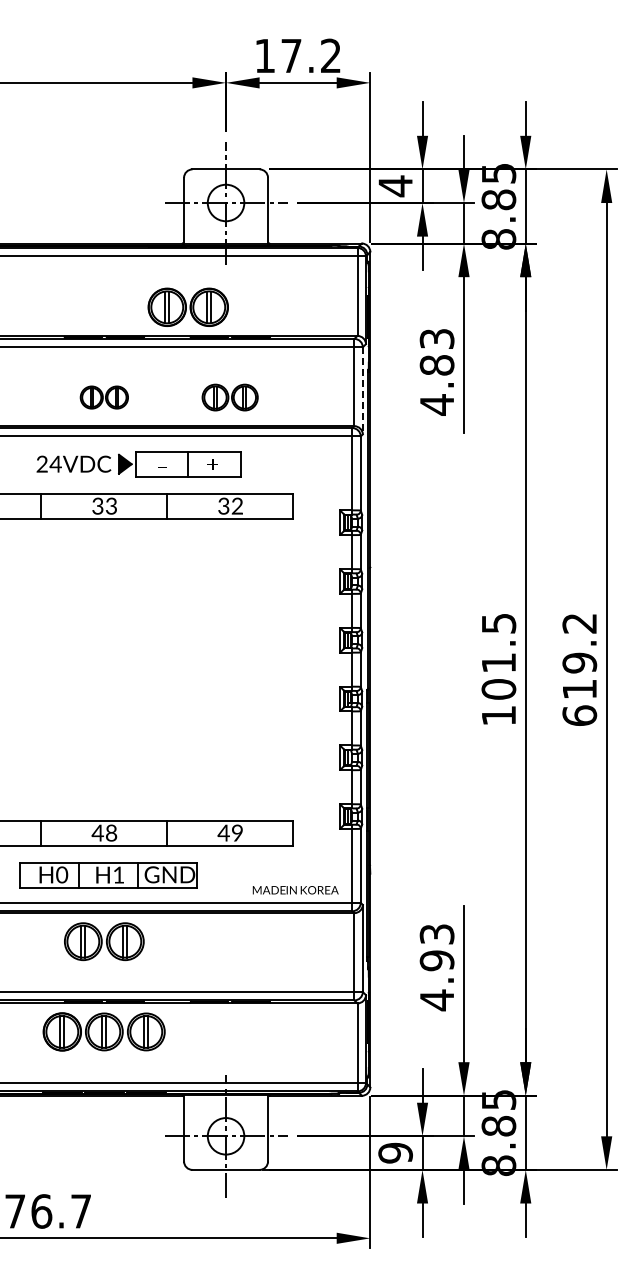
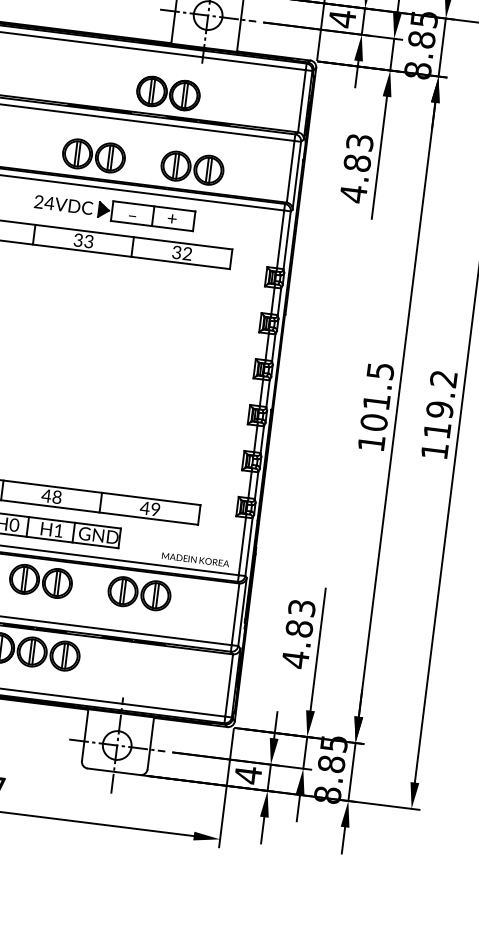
line: (362, 390) -> (296, 175), dashed -> solid
part: (104, 397) -> (94, 155), size x1.67
part: (229, 397) -> (191, 168), size x1.43
text: (579, 715) -> (434, 450), 619.2 -> 119.2
part: (229, 941) -> (138, 593), added
text: (437, 960) -> (299, 628), 4.93 -> 4.83
text: (395, 1153) -> (248, 775), 9 -> 4

